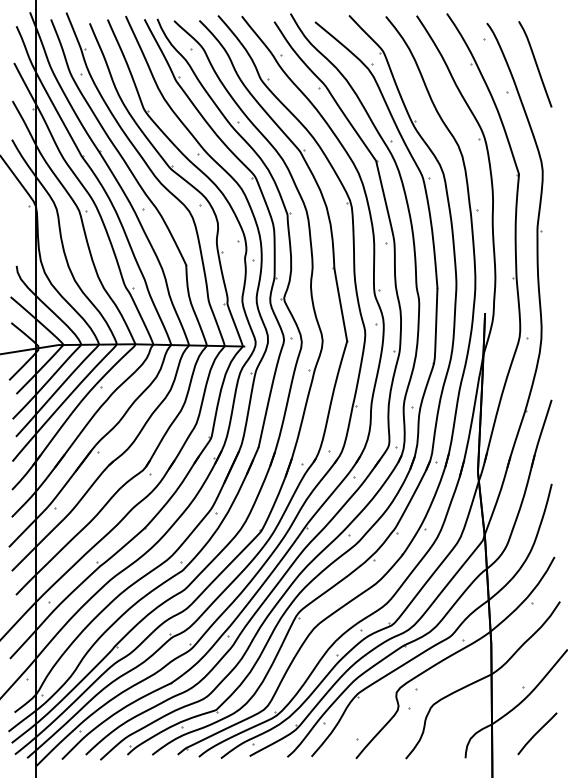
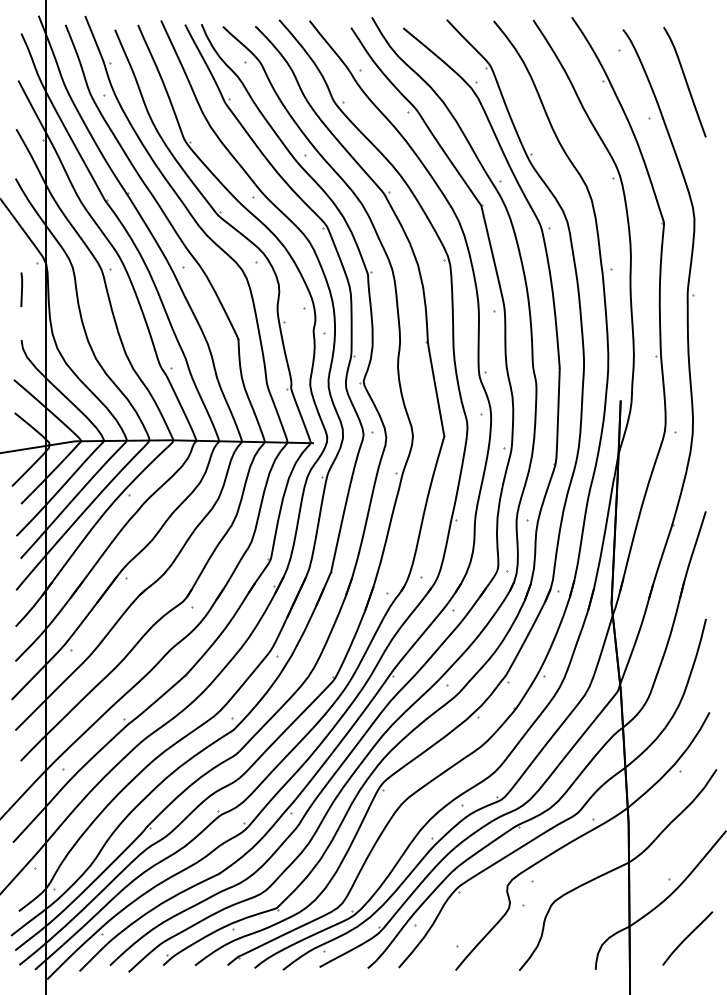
line: (16, 226) -> (21, 289), added

